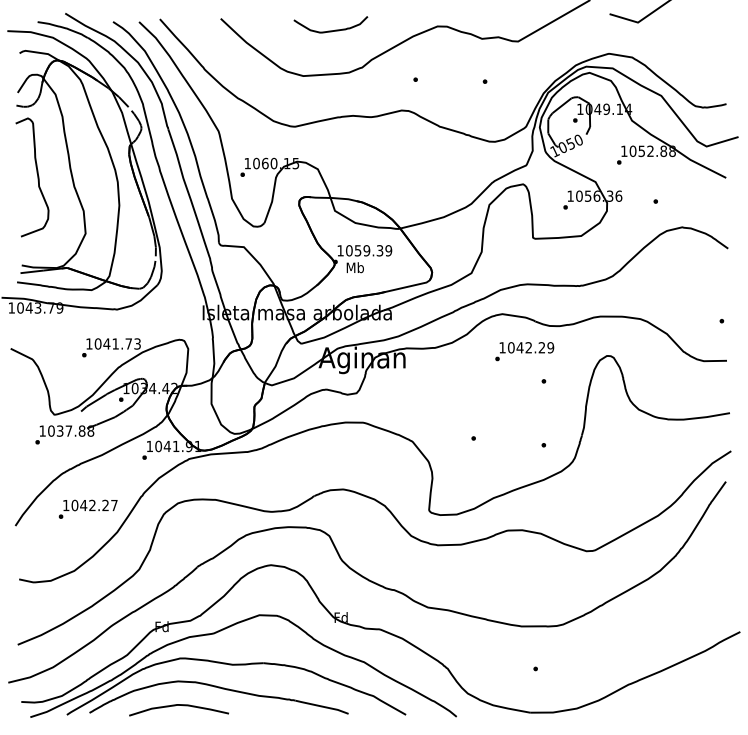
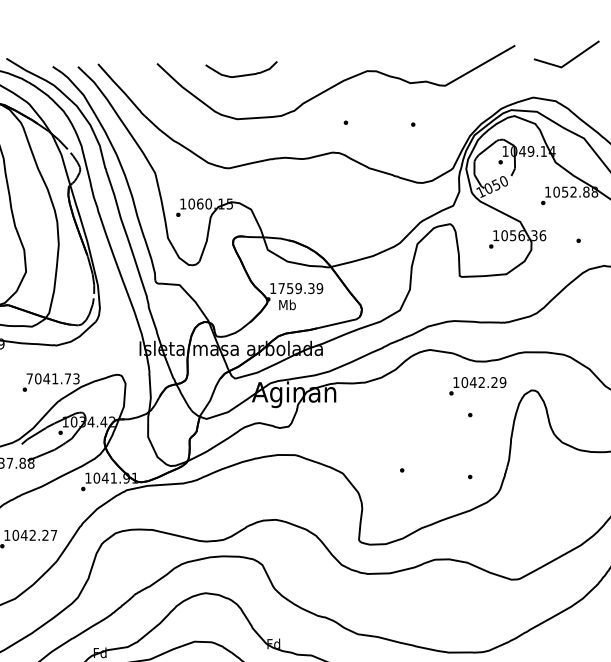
curve: (330, 30) -> (241, 75), moved
text: (349, 250) -> (281, 288), 1059.39 -> 1759.39
text: (89, 343) -> (29, 378), 1041.73 -> 7041.73
text: (524, 351) -> (477, 386), moved

